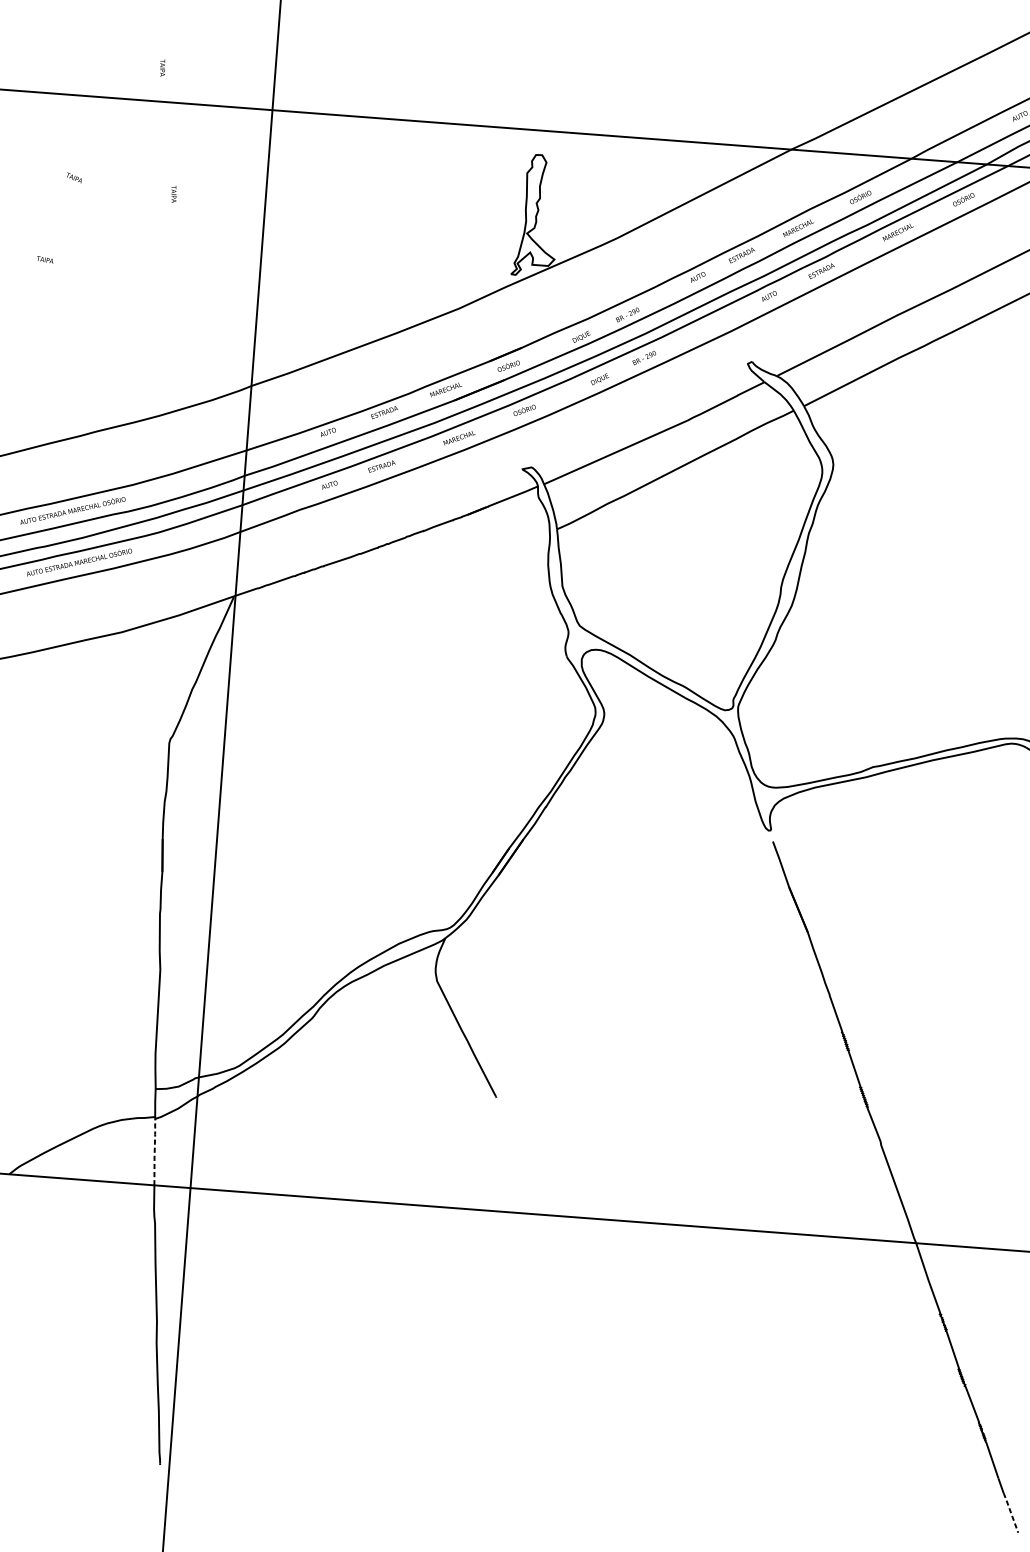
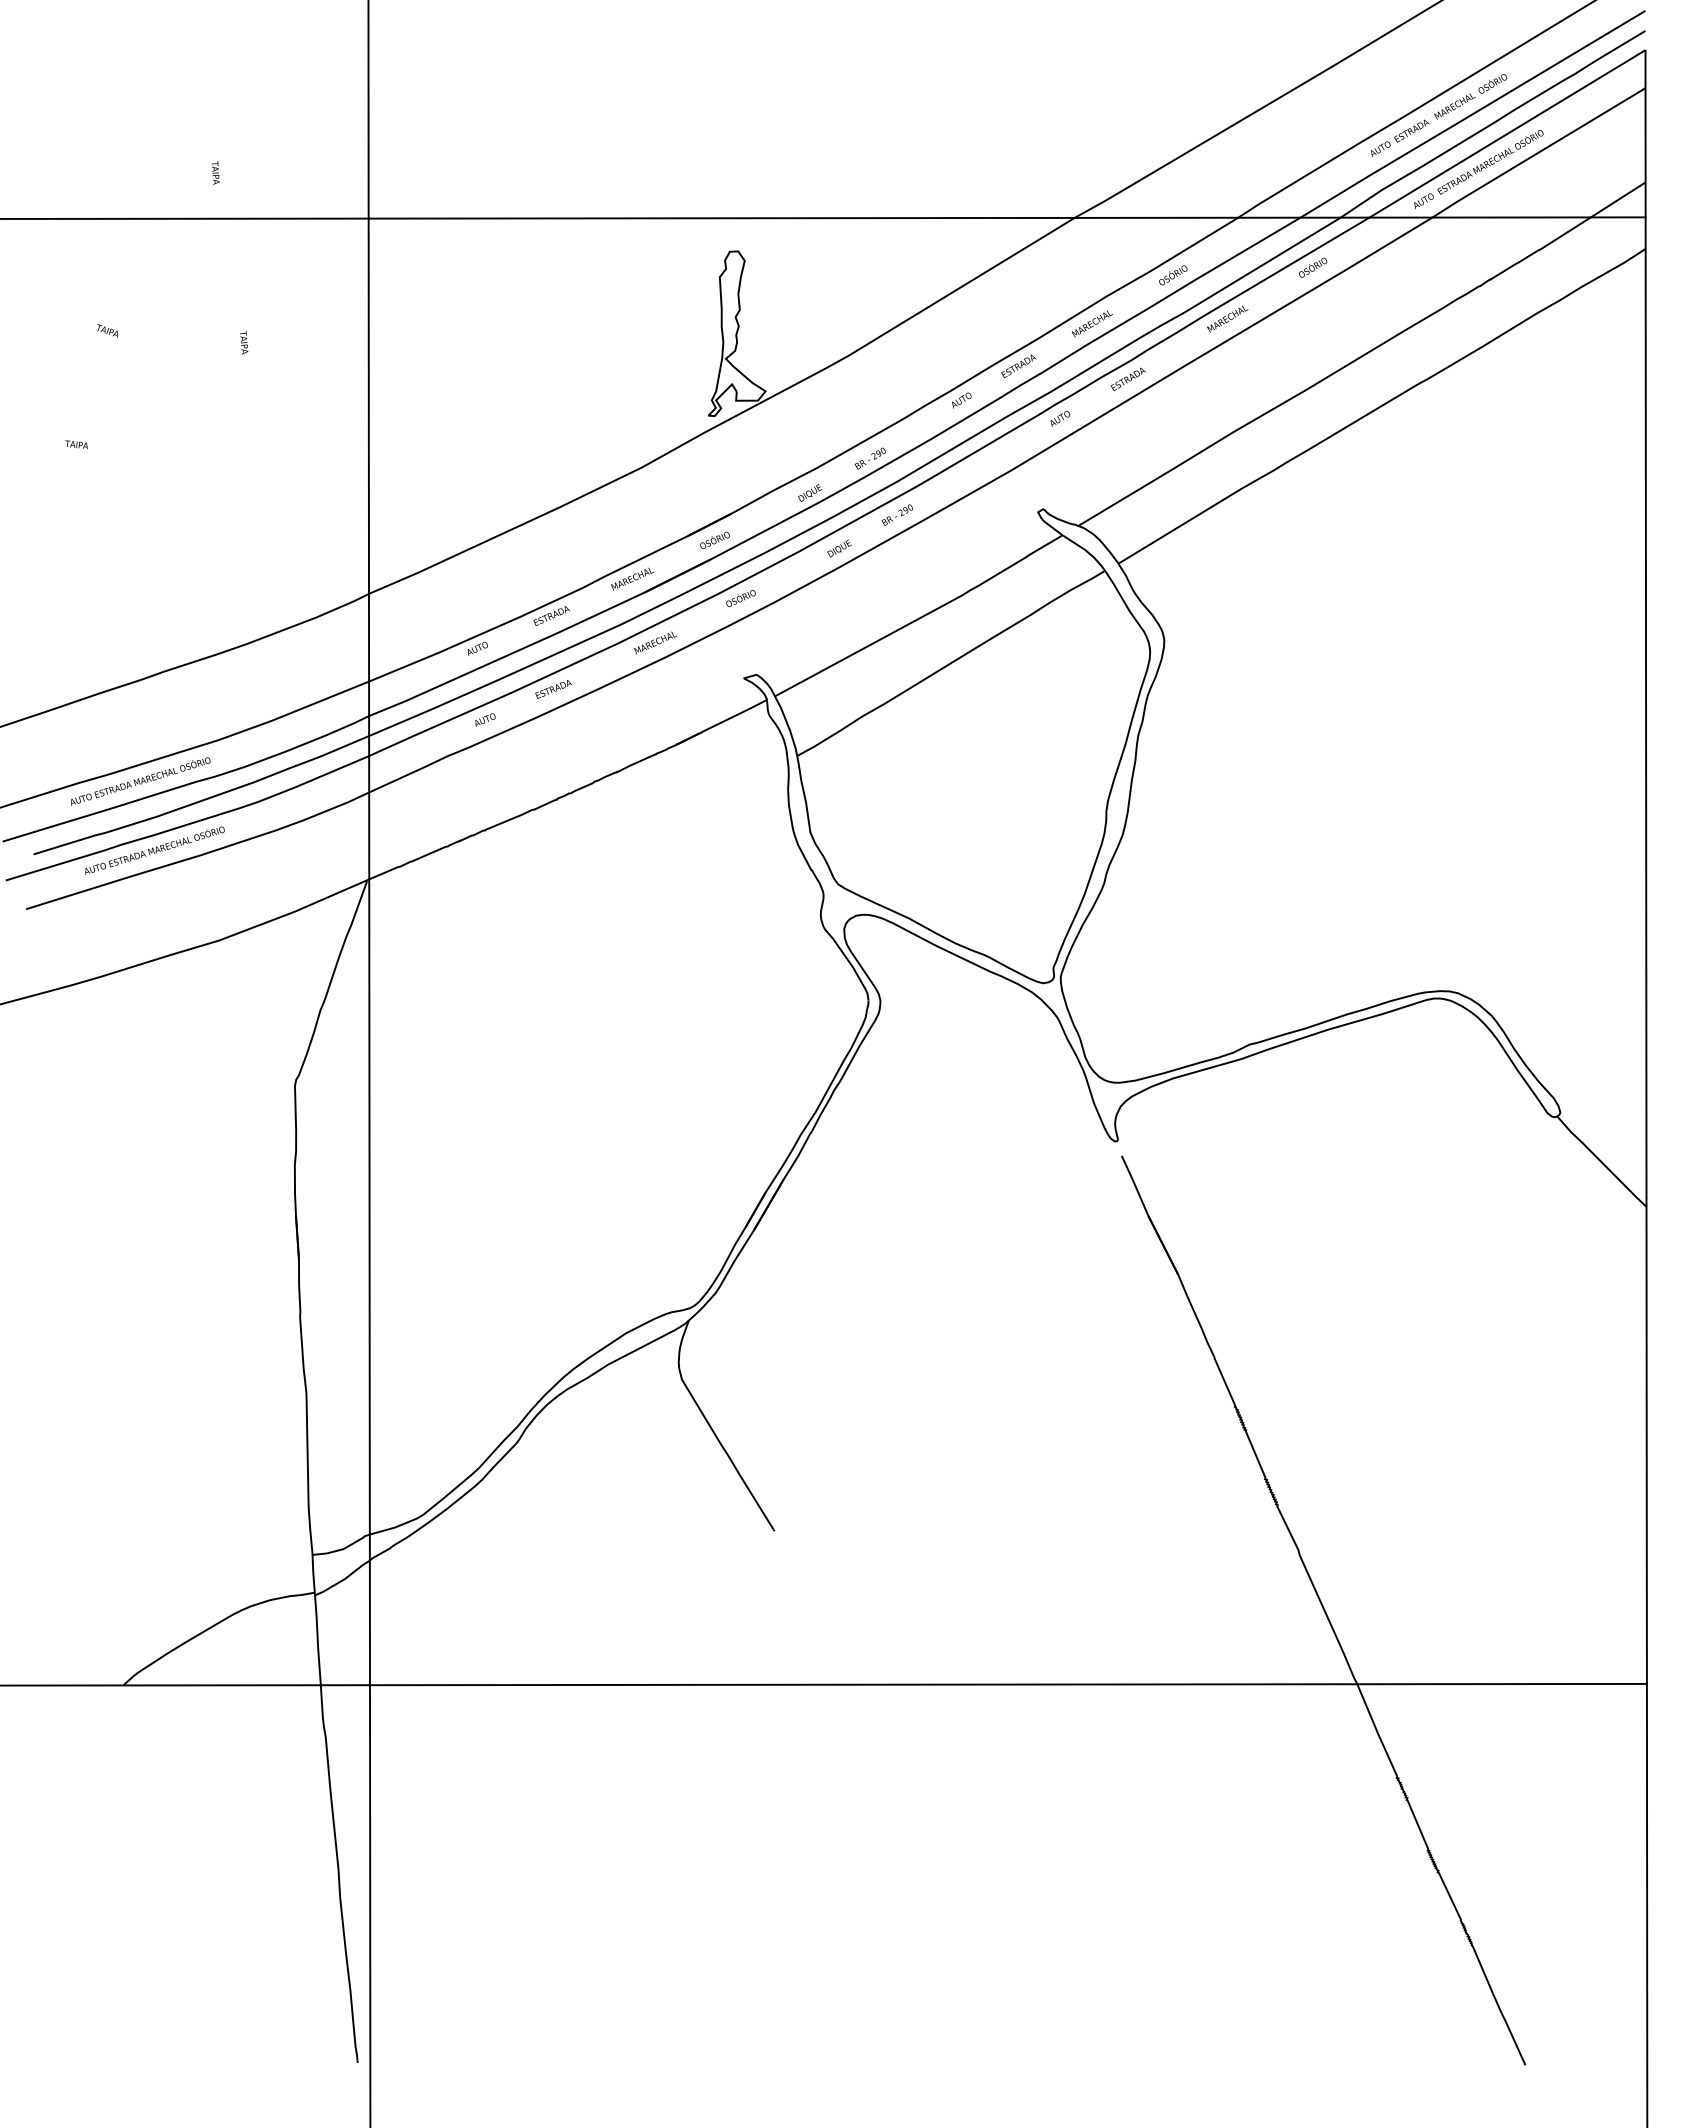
line: (154, 1152) -> (317, 1640), dashed -> solid
line: (1010, 1512) -> (1513, 2038), dashed -> solid

